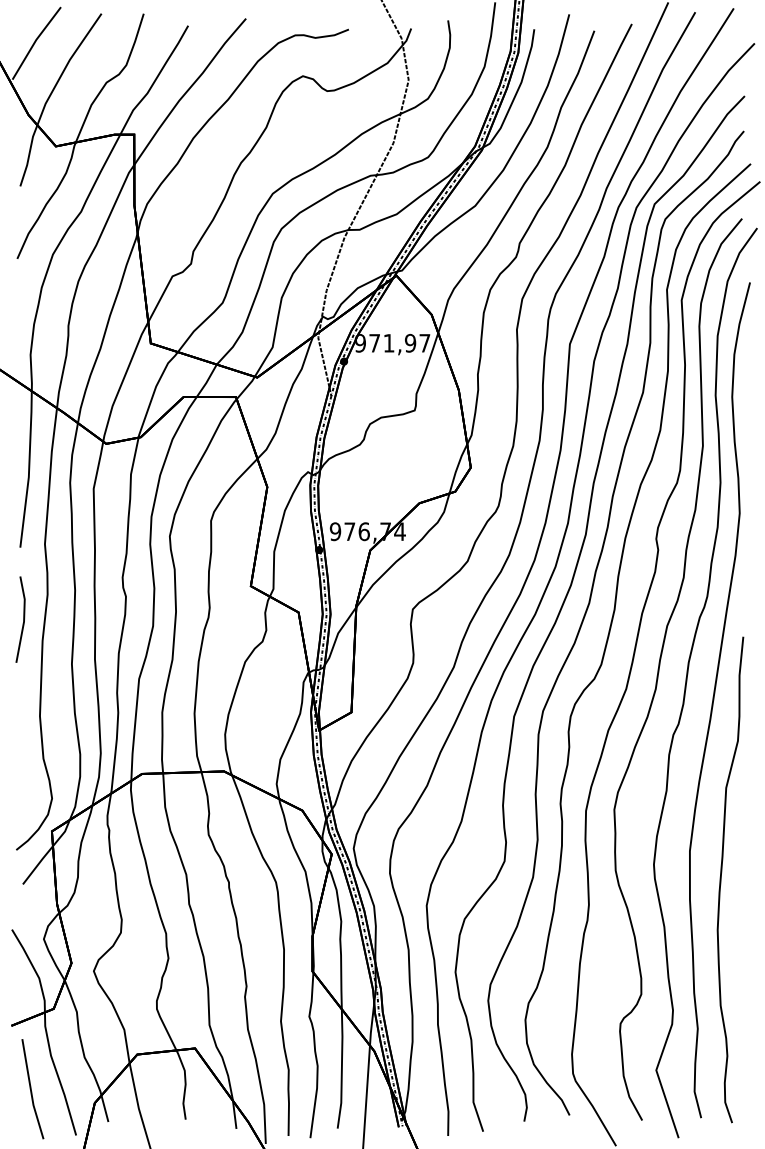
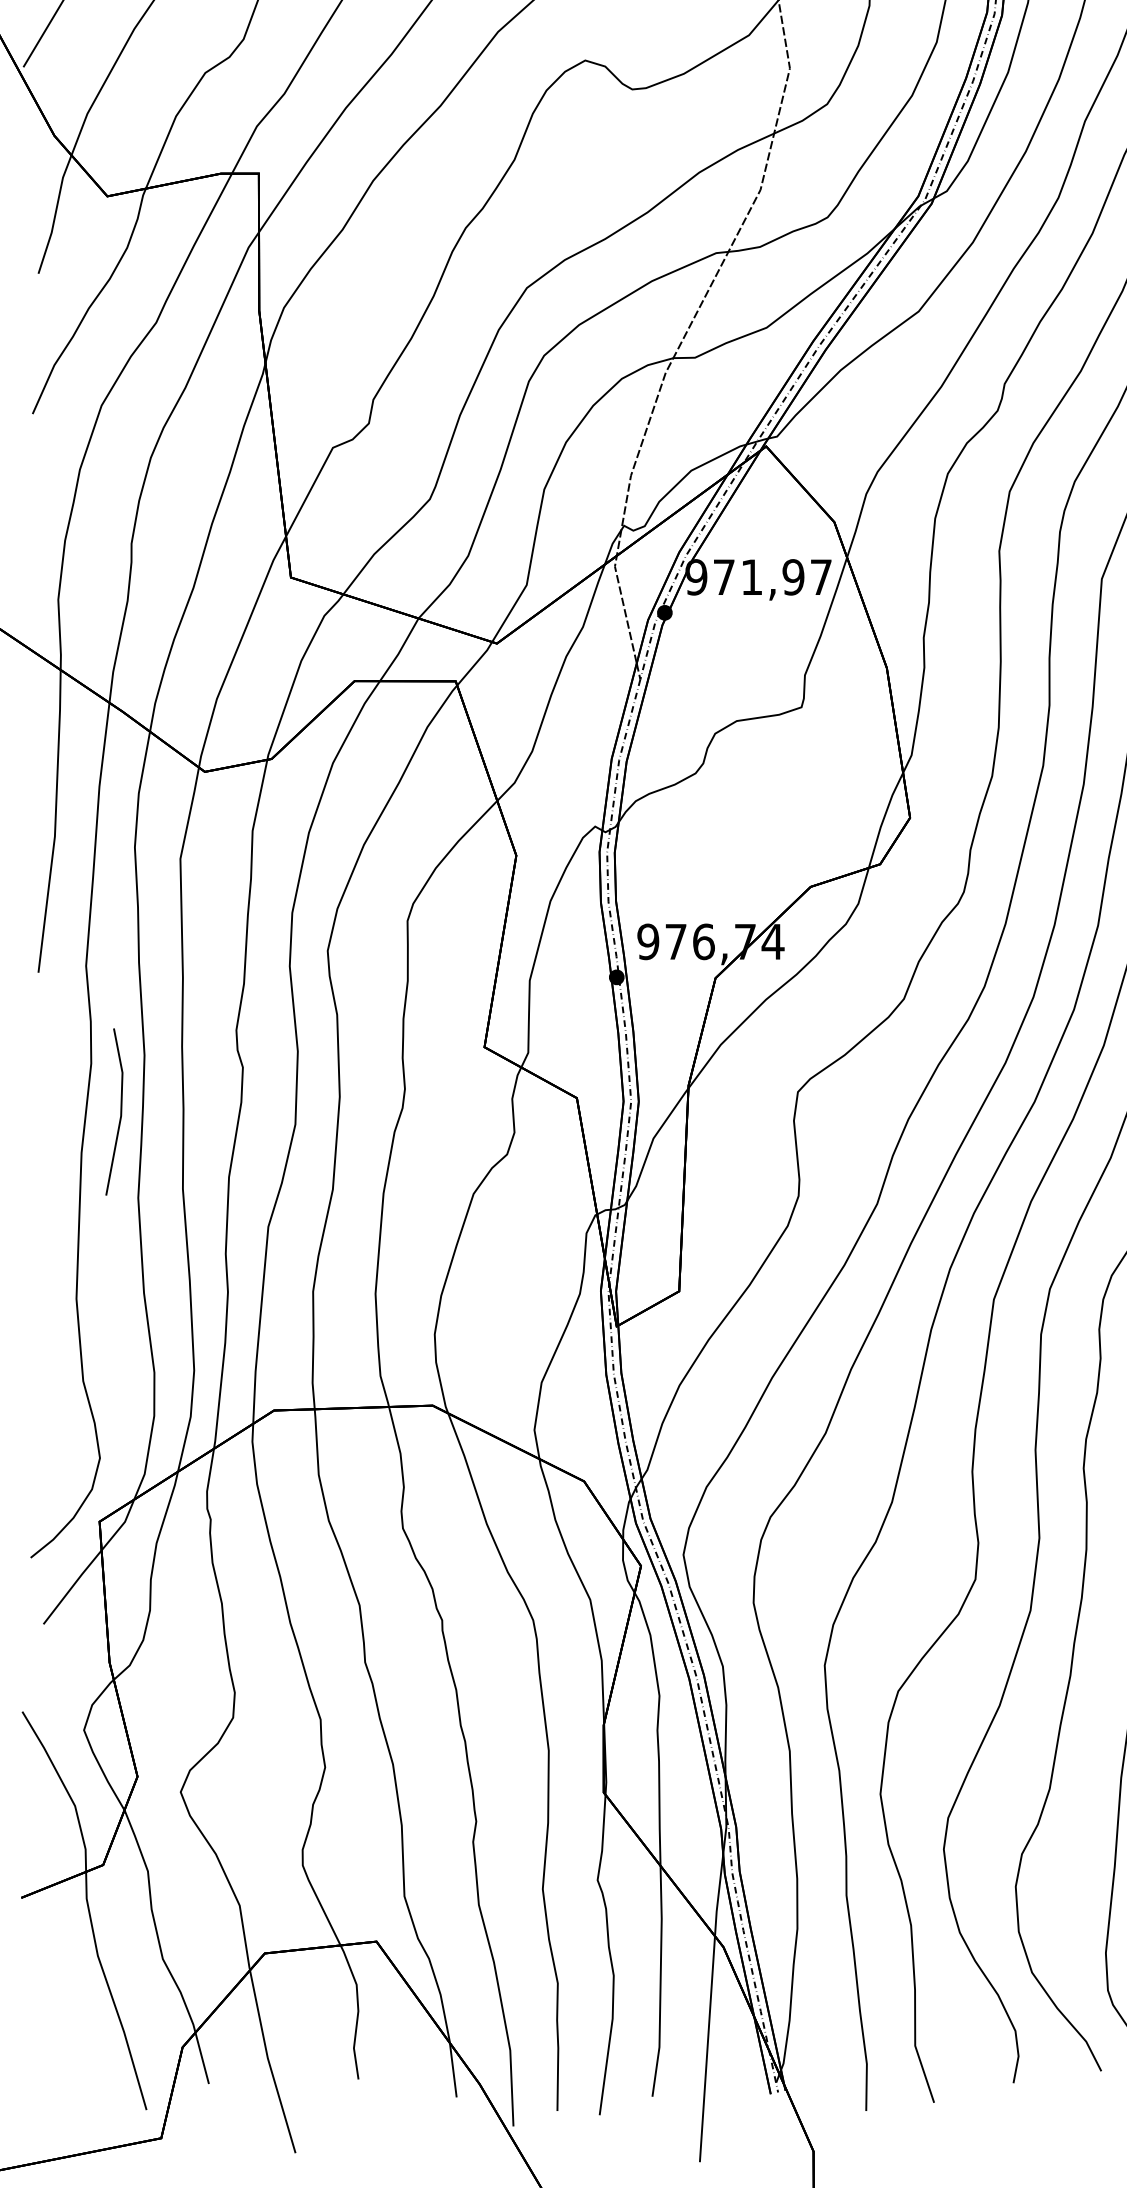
line: (23, 619) -> (120, 1111), moved
line: (31, 1089) -> (60, 2021), removed

